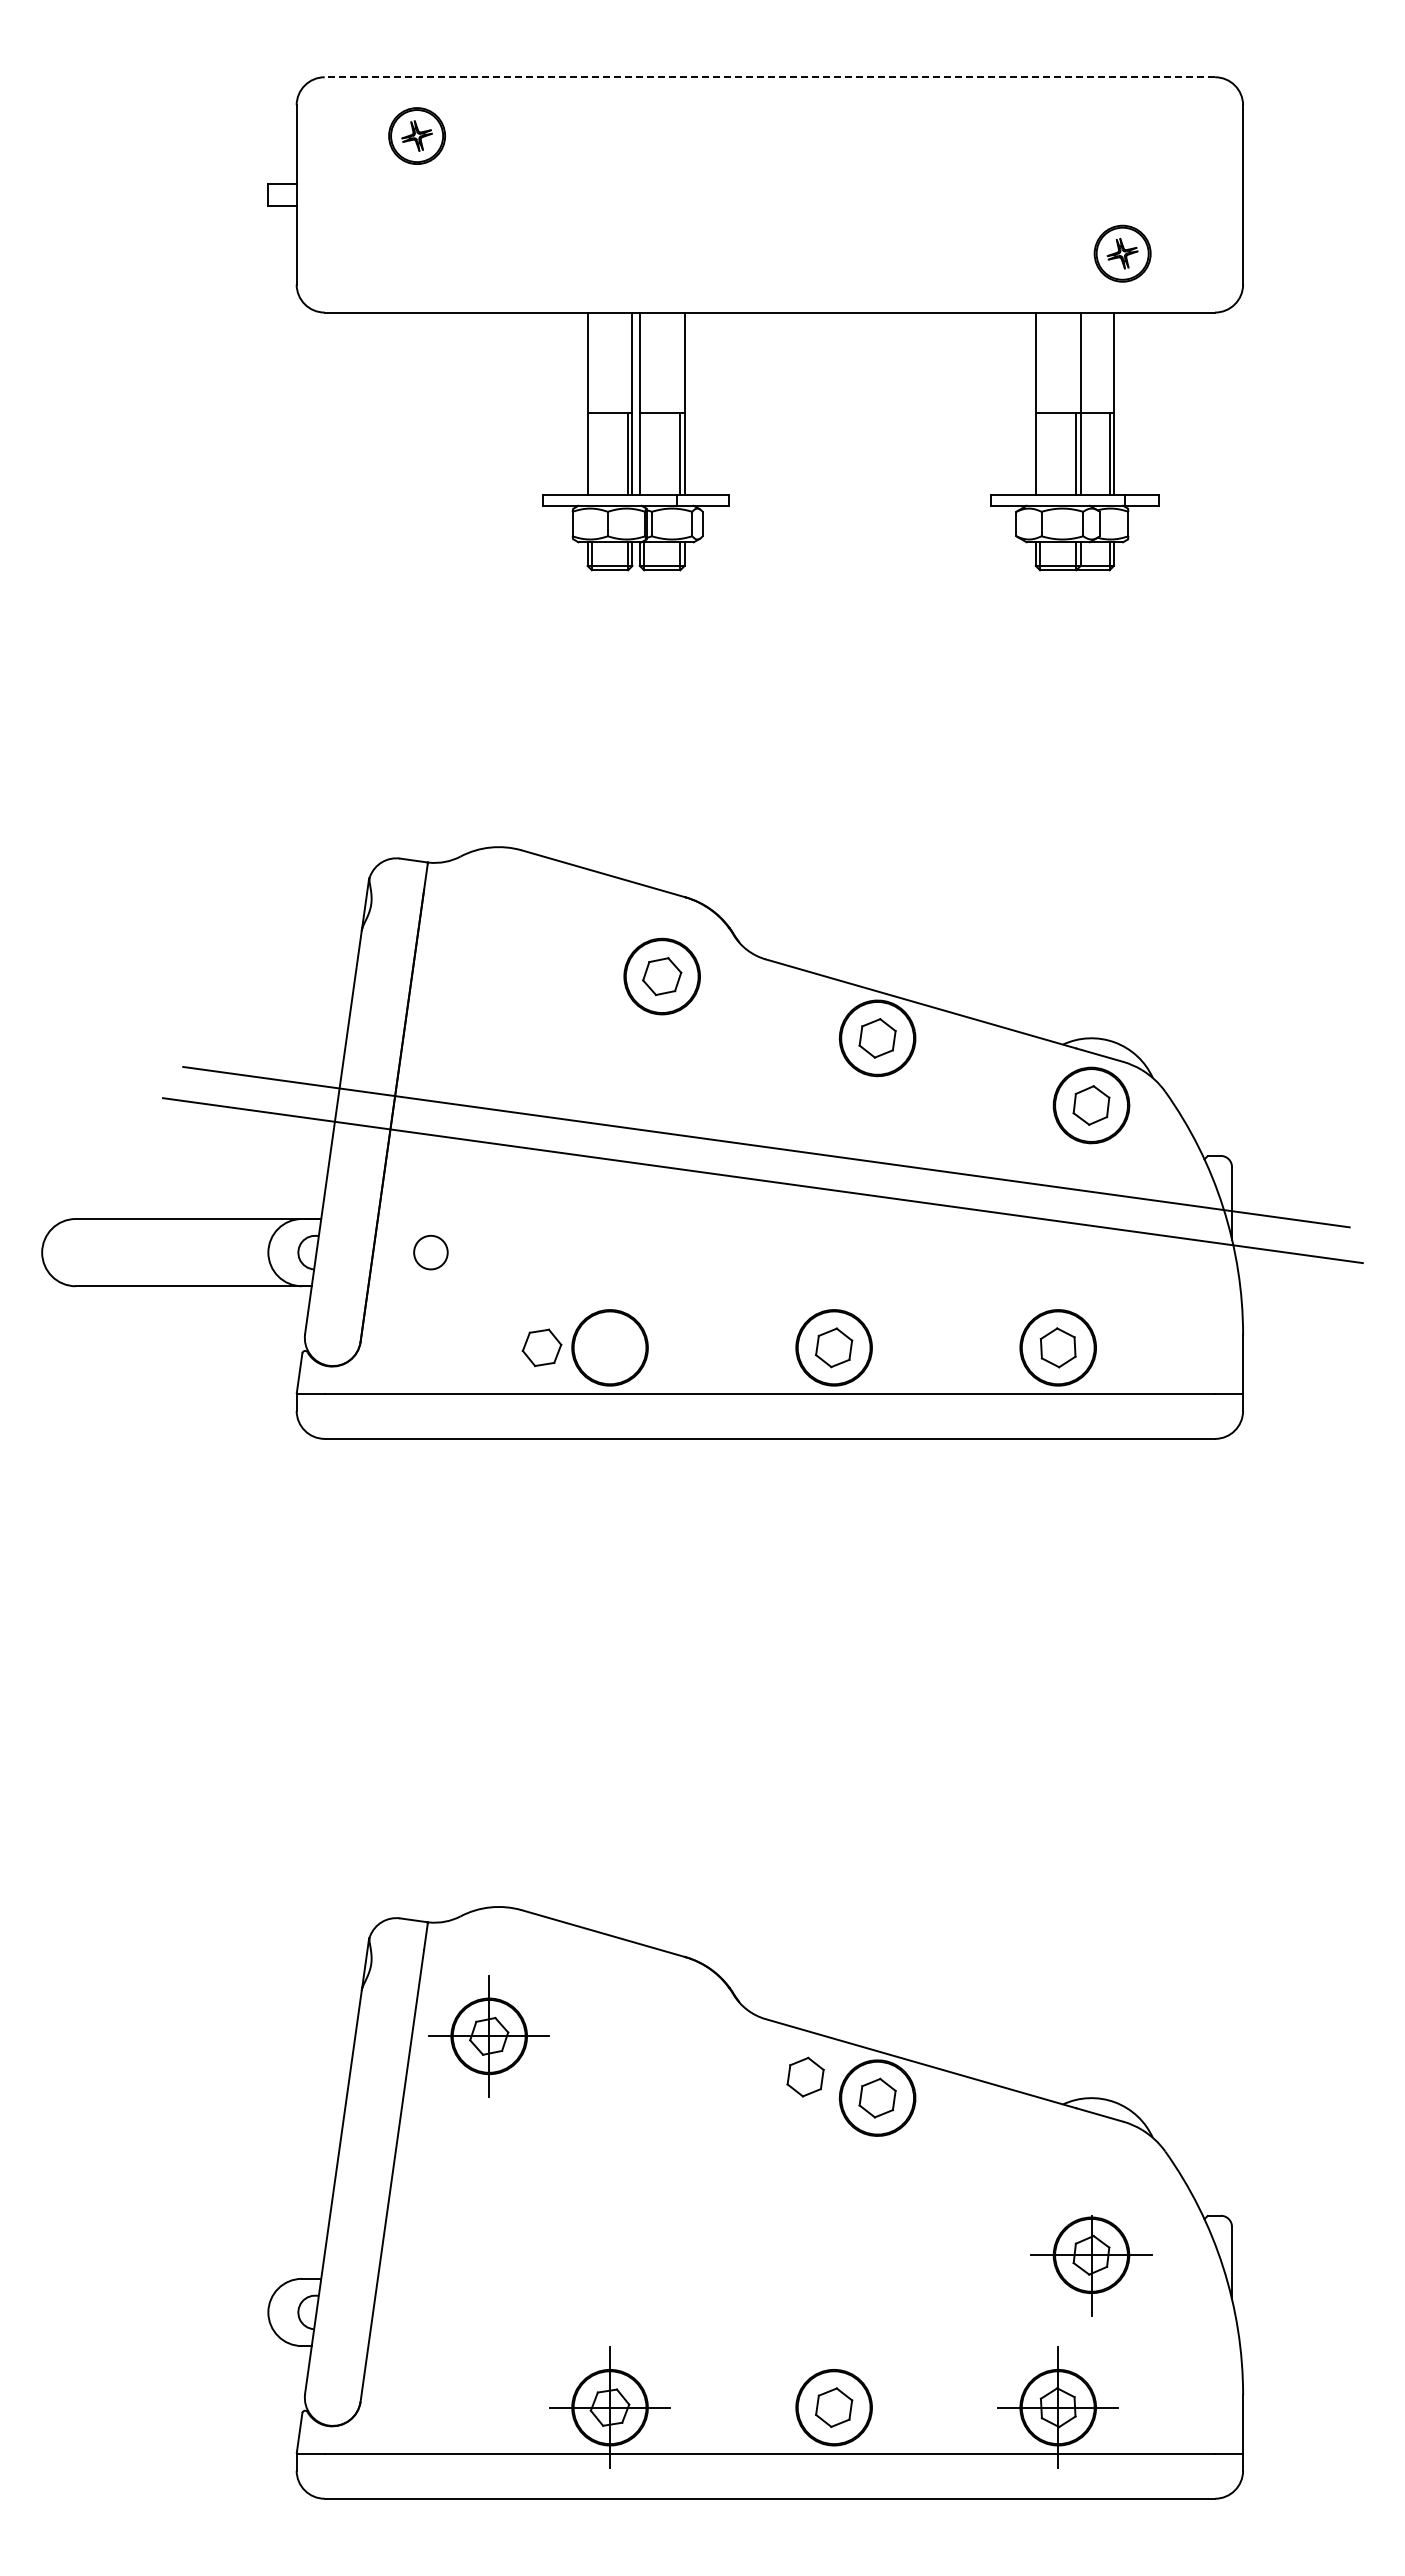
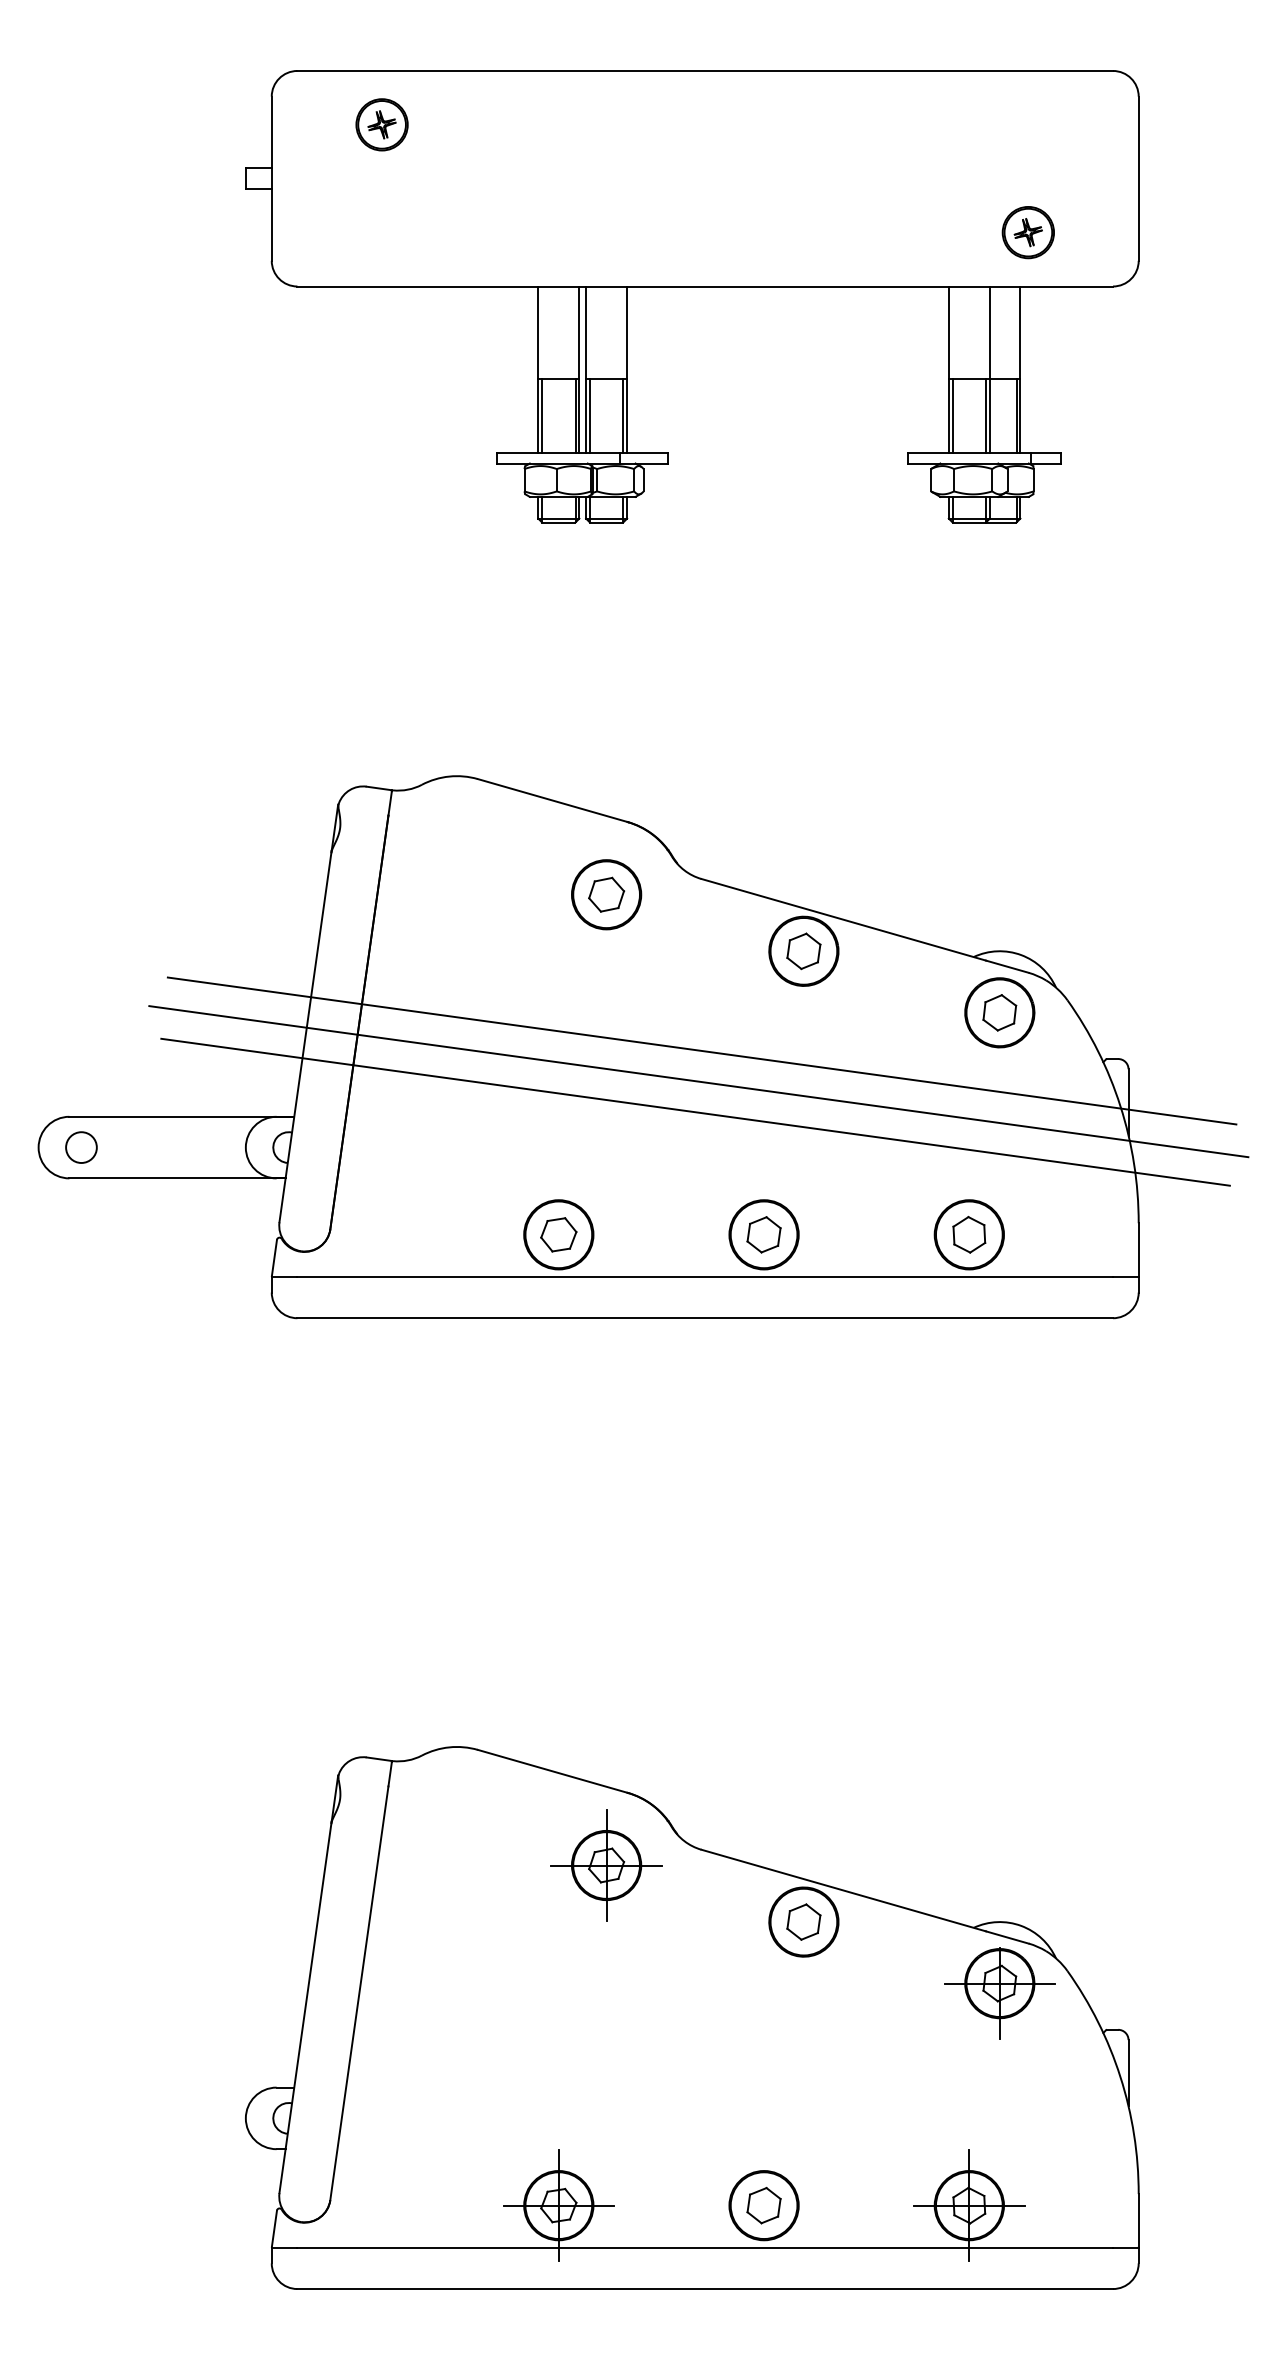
line: (769, 77) -> (704, 71), dashed -> solid
line: (591, 453) -> (541, 415), added
line: (643, 453) -> (589, 415), added
line: (1039, 453) -> (952, 415), added
line: (759, 1213) -> (695, 1111), added
circle: (430, 1252) -> (81, 1147), moved
part: (541, 1347) -> (558, 1234), moved
part: (488, 2036) -> (605, 1865), moved
part: (805, 2076) -> (737, 1902), removed
part: (1091, 2265) -> (999, 1992), moved

